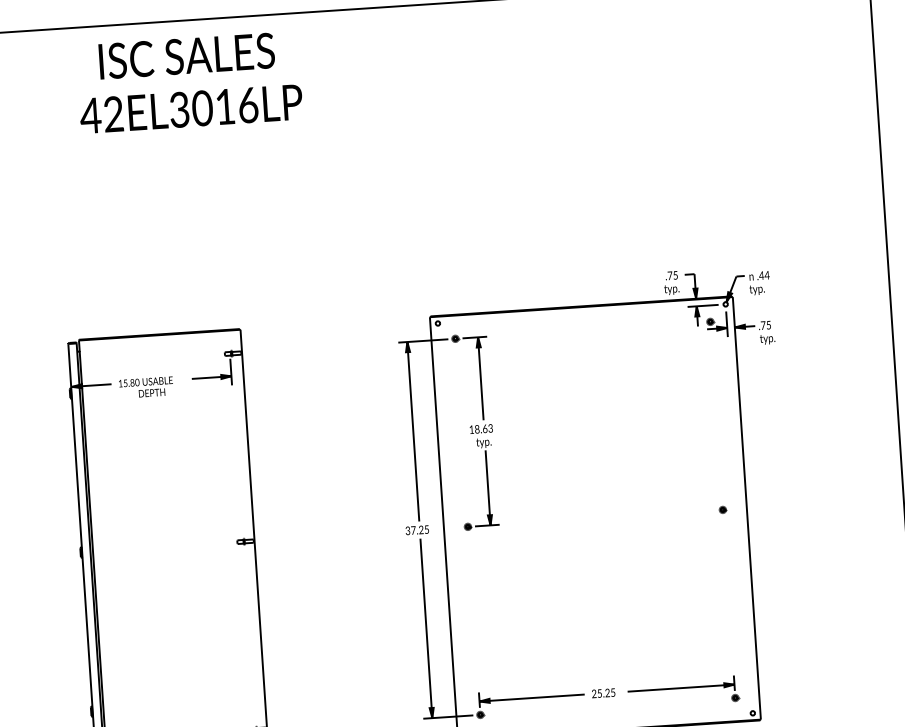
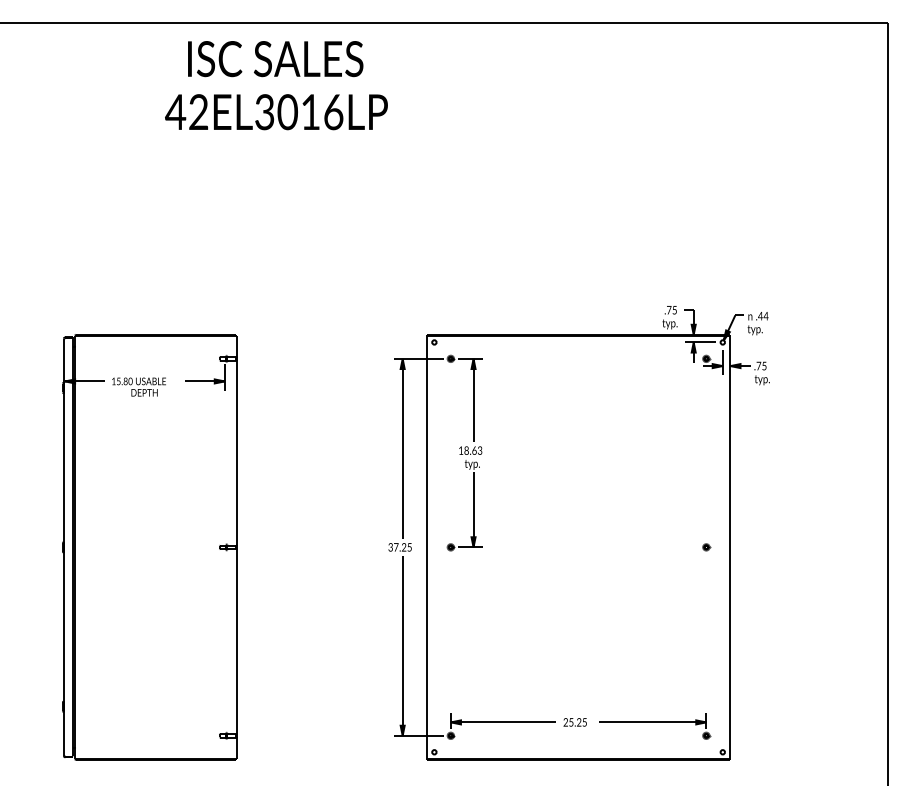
text: (189, 82) -> (276, 85), moved

